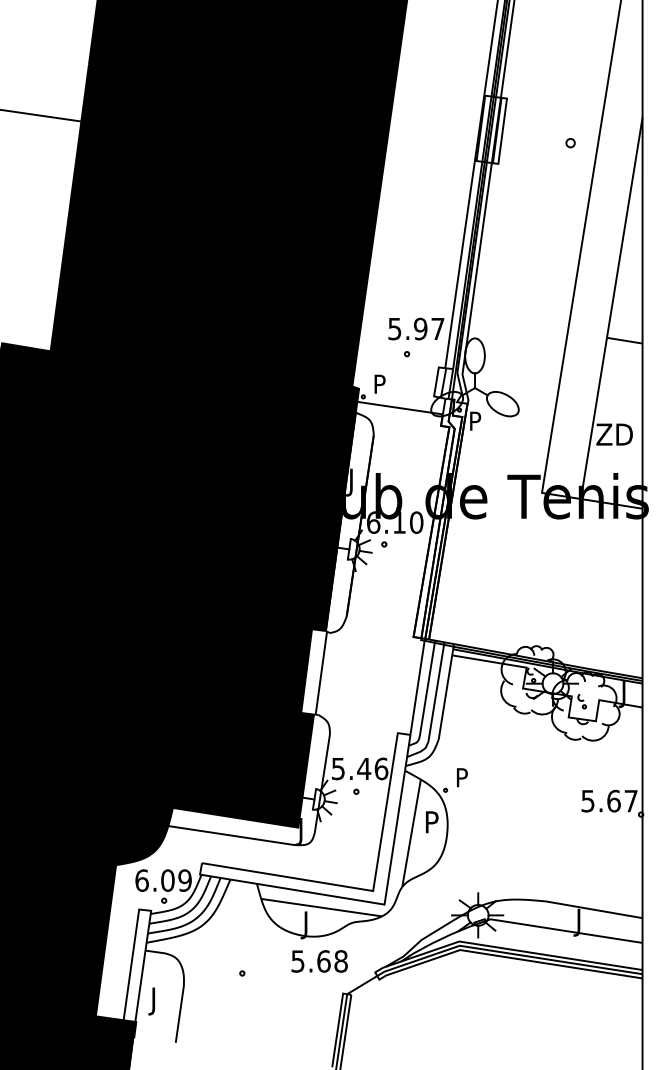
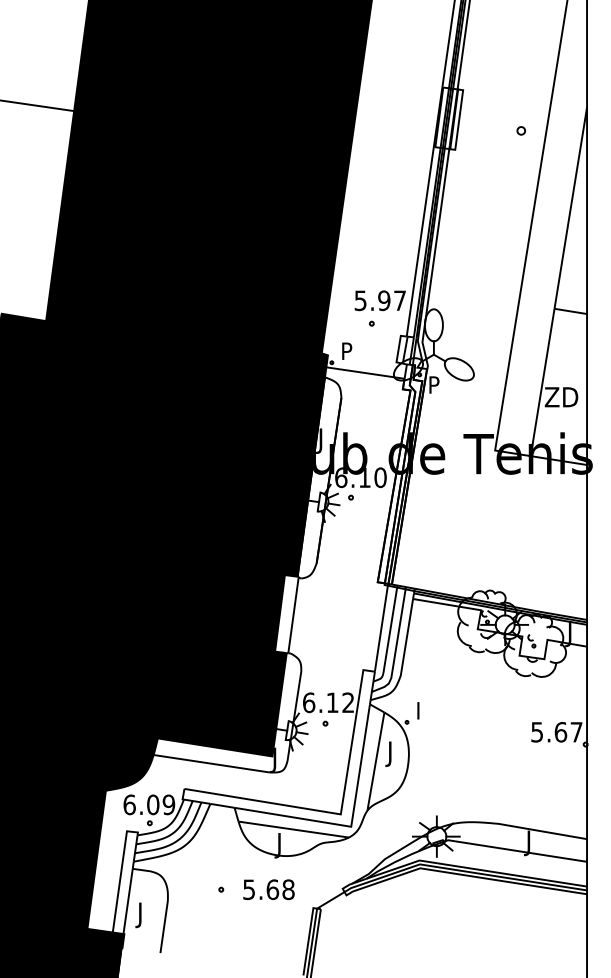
text: (359, 768) -> (328, 702), 5.46 -> 6.12
text: (463, 774) -> (423, 707), P -> I
text: (429, 824) -> (392, 753), P -> J
text: (319, 961) -> (268, 889), moved

